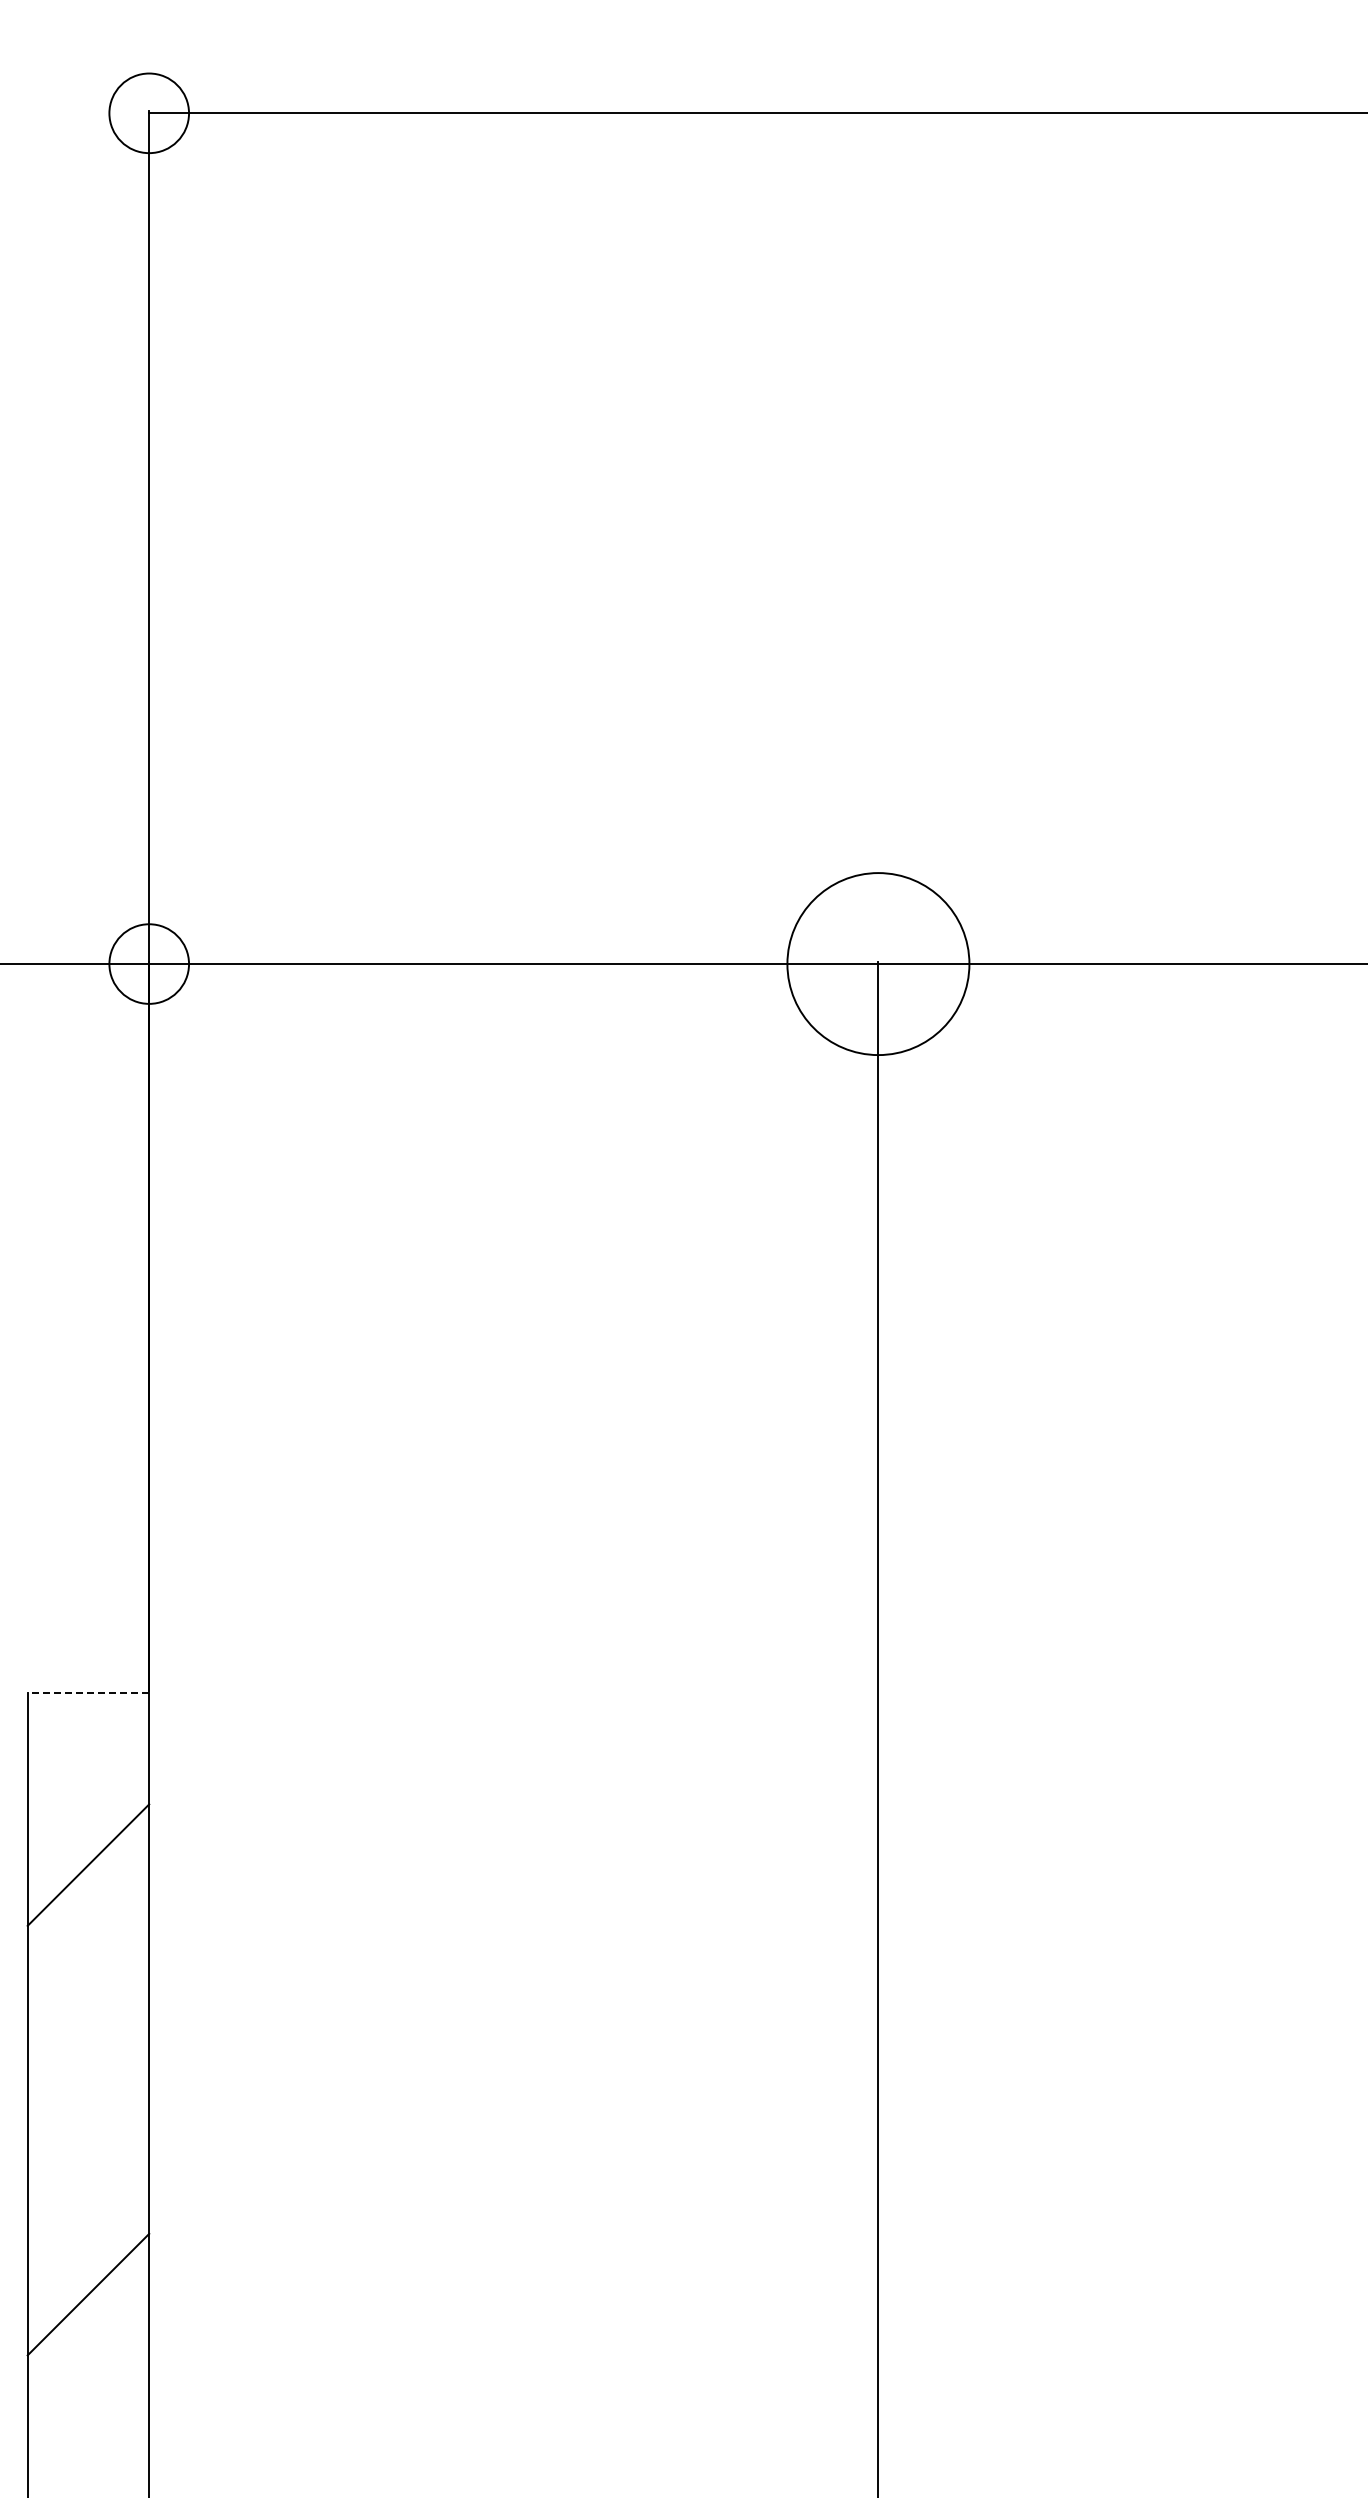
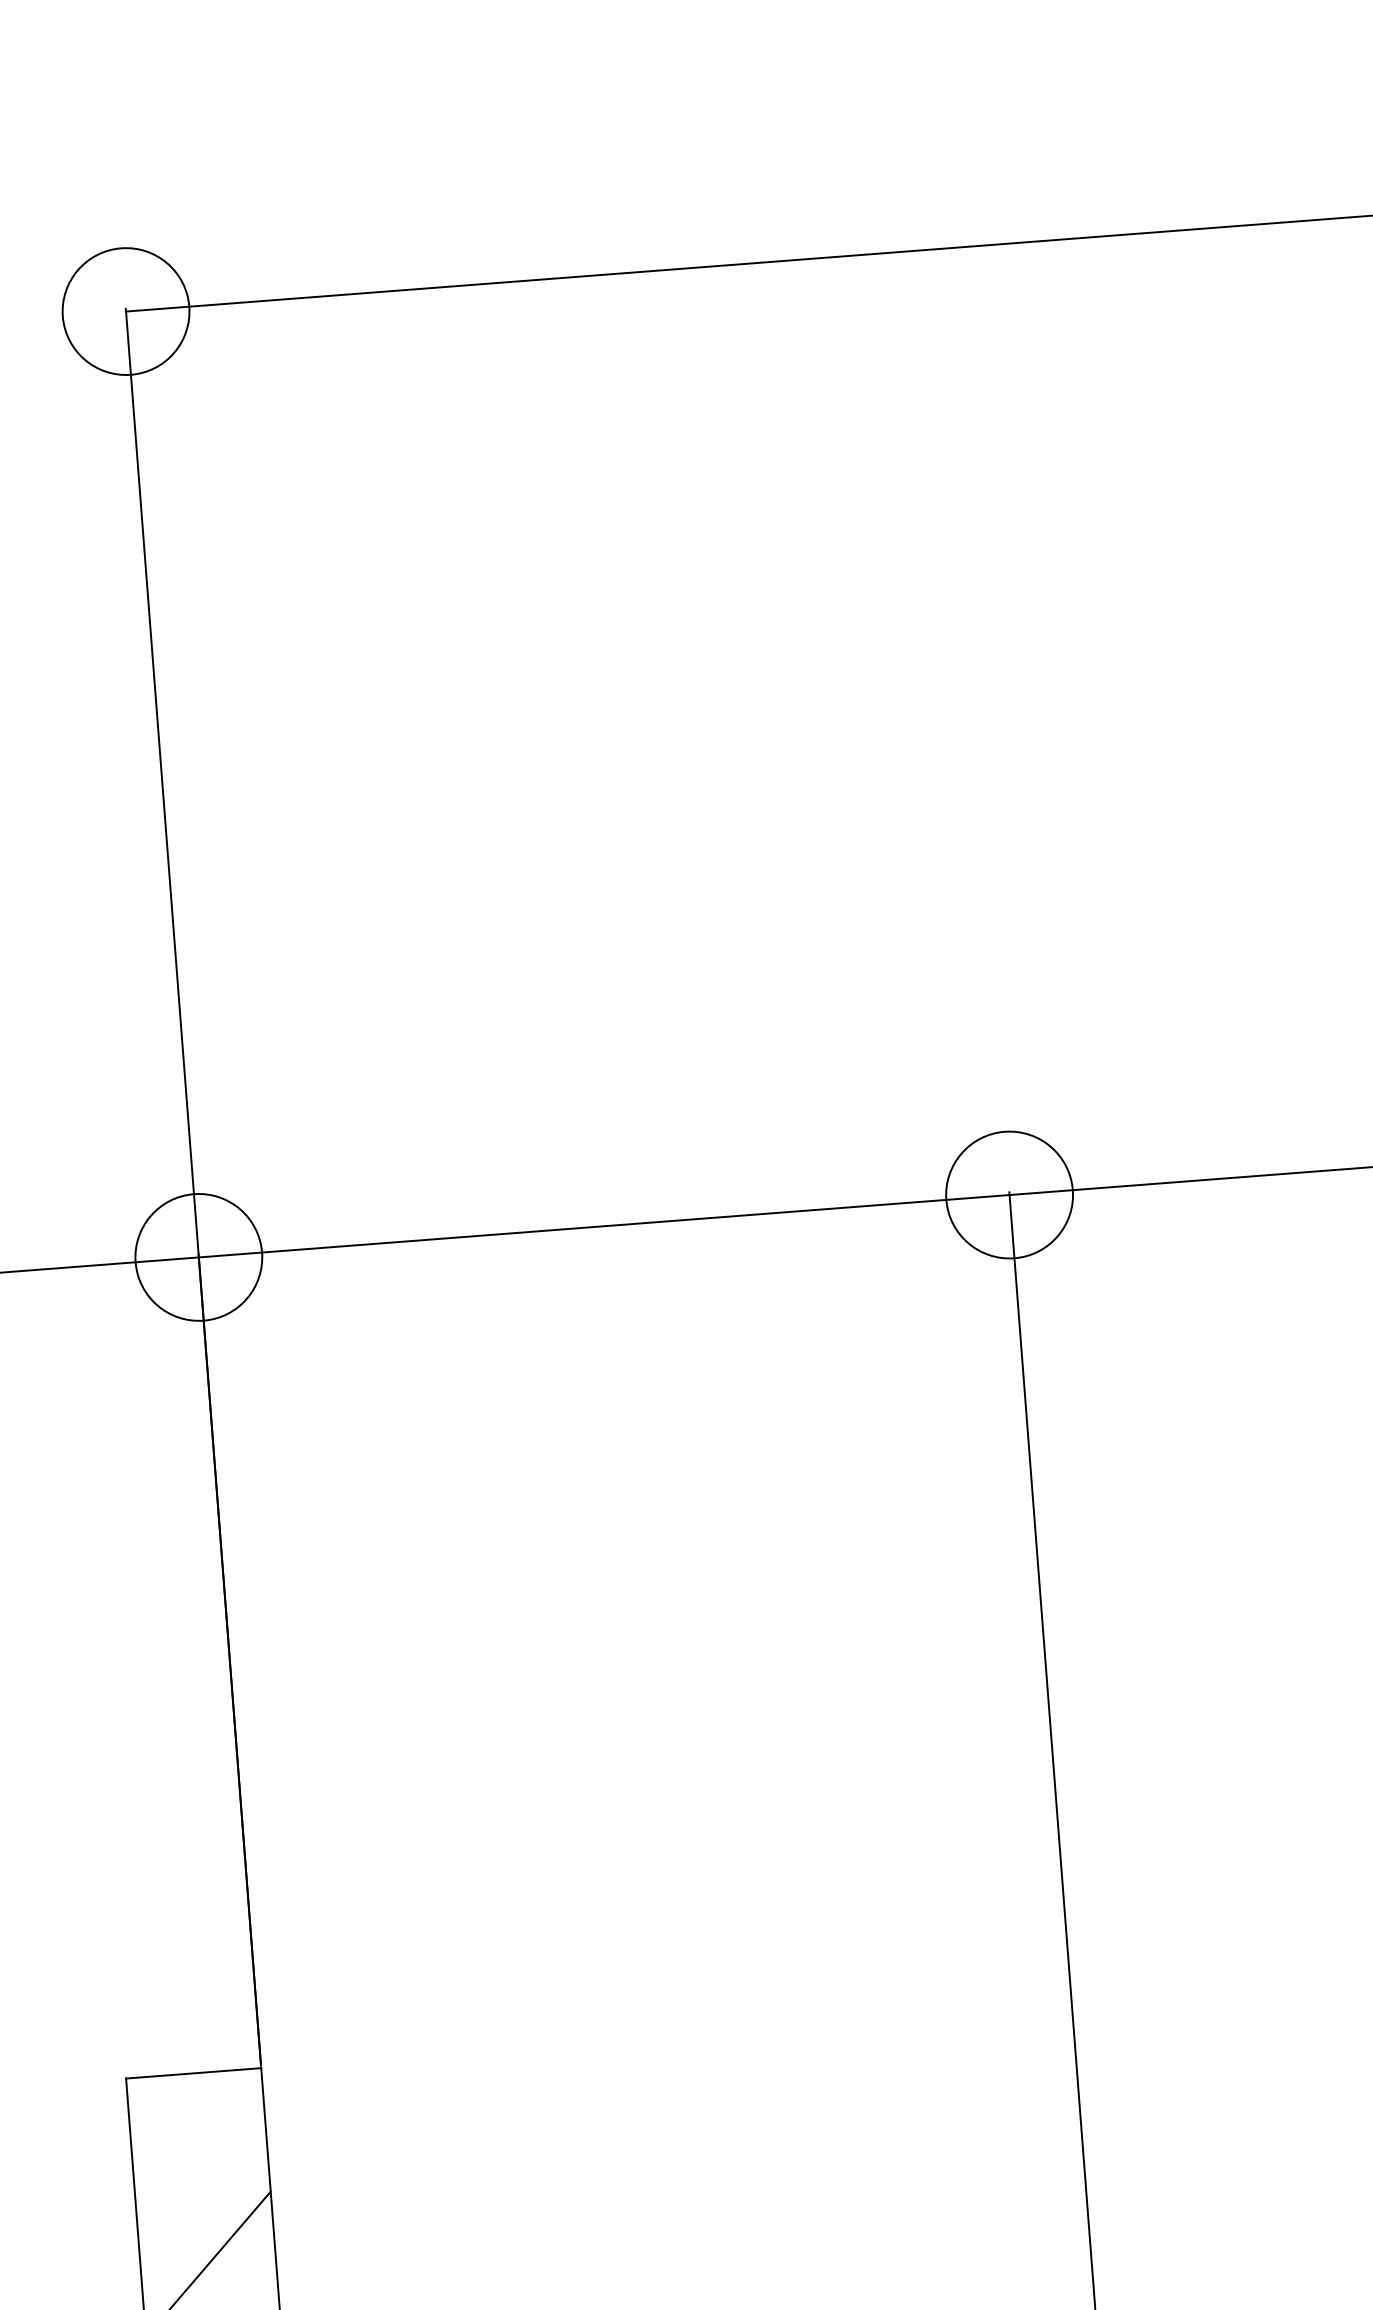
circle: (149, 113) -> (126, 311), size x1.43
circle: (149, 963) -> (199, 1256), size x1.43
circle: (878, 963) -> (1009, 1194), size x0.62
line: (88, 1693) -> (193, 2073), dashed -> solid

